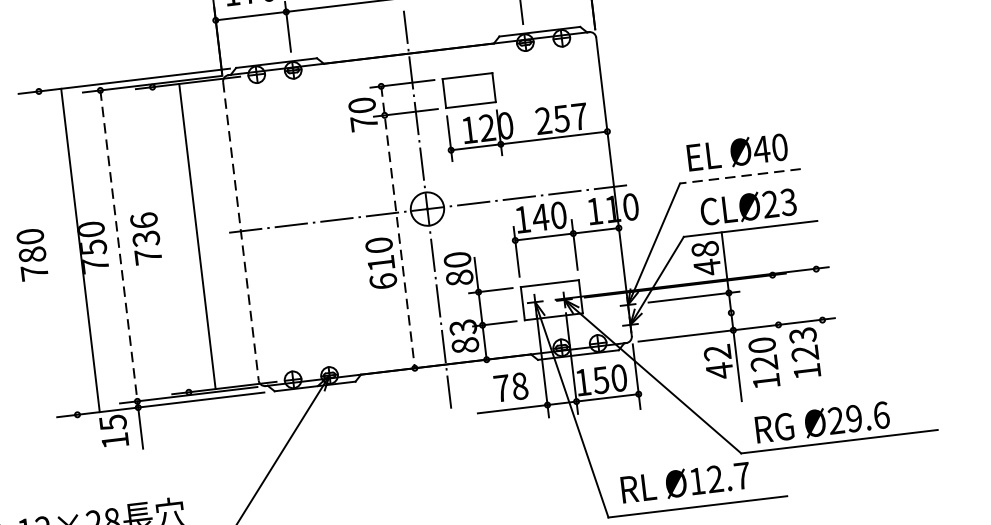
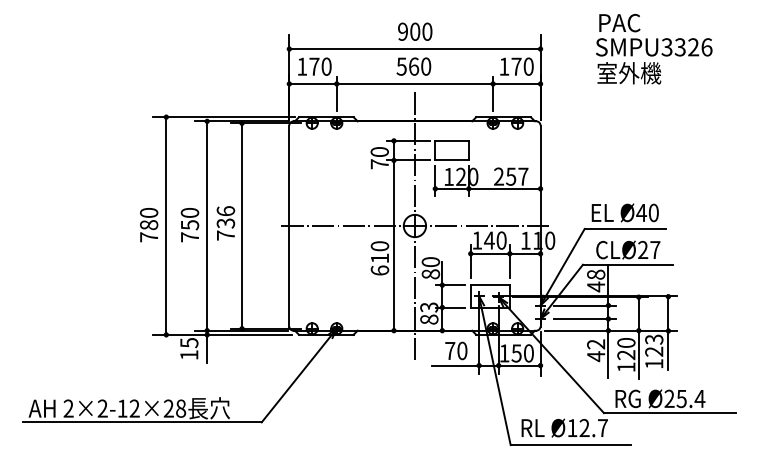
line: (740, 176) -> (625, 229), dashed -> solid
text: (788, 201) -> (655, 249), CLØ23 -> CLØ27
line: (397, 226) -> (393, 235), dashed -> solid
line: (241, 232) -> (289, 226), dashed -> solid
line: (198, 235) -> (242, 225), moved
line: (119, 246) -> (207, 226), dashed -> solid
line: (80, 249) -> (166, 225), moved
line: (695, 316) -> (584, 318), added
line: (822, 322) -> (668, 332), added
line: (779, 335) -> (638, 337), added
text: (520, 385) -> (462, 350), 78 -> 70
text: (867, 416) -> (690, 398), Ø29.6 -> Ø25.4

